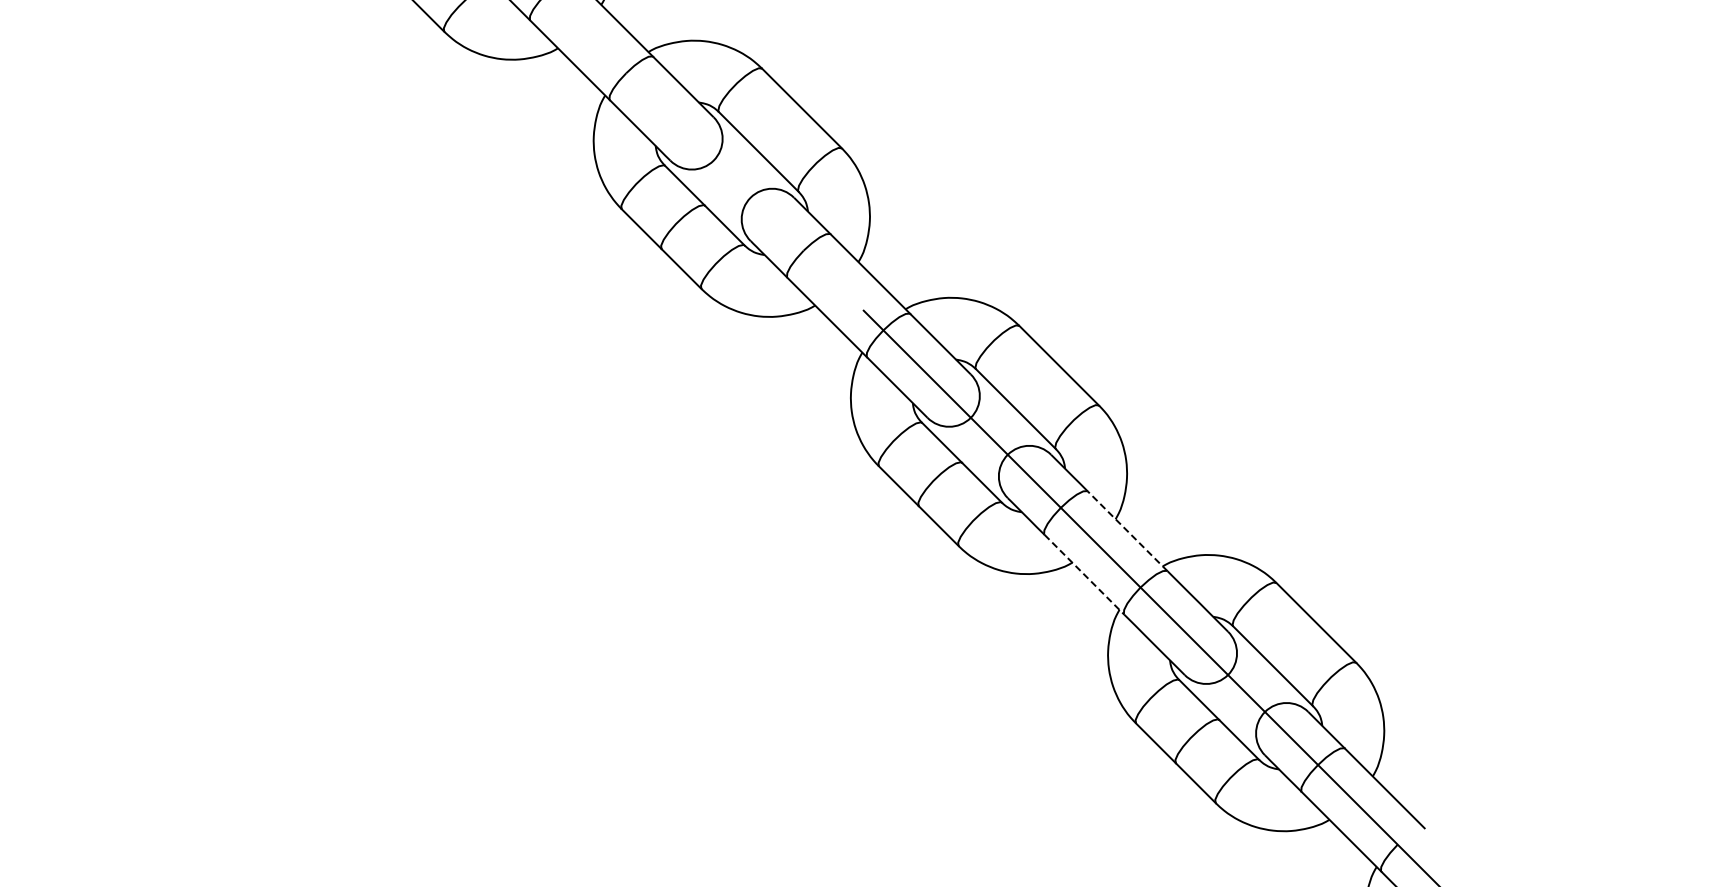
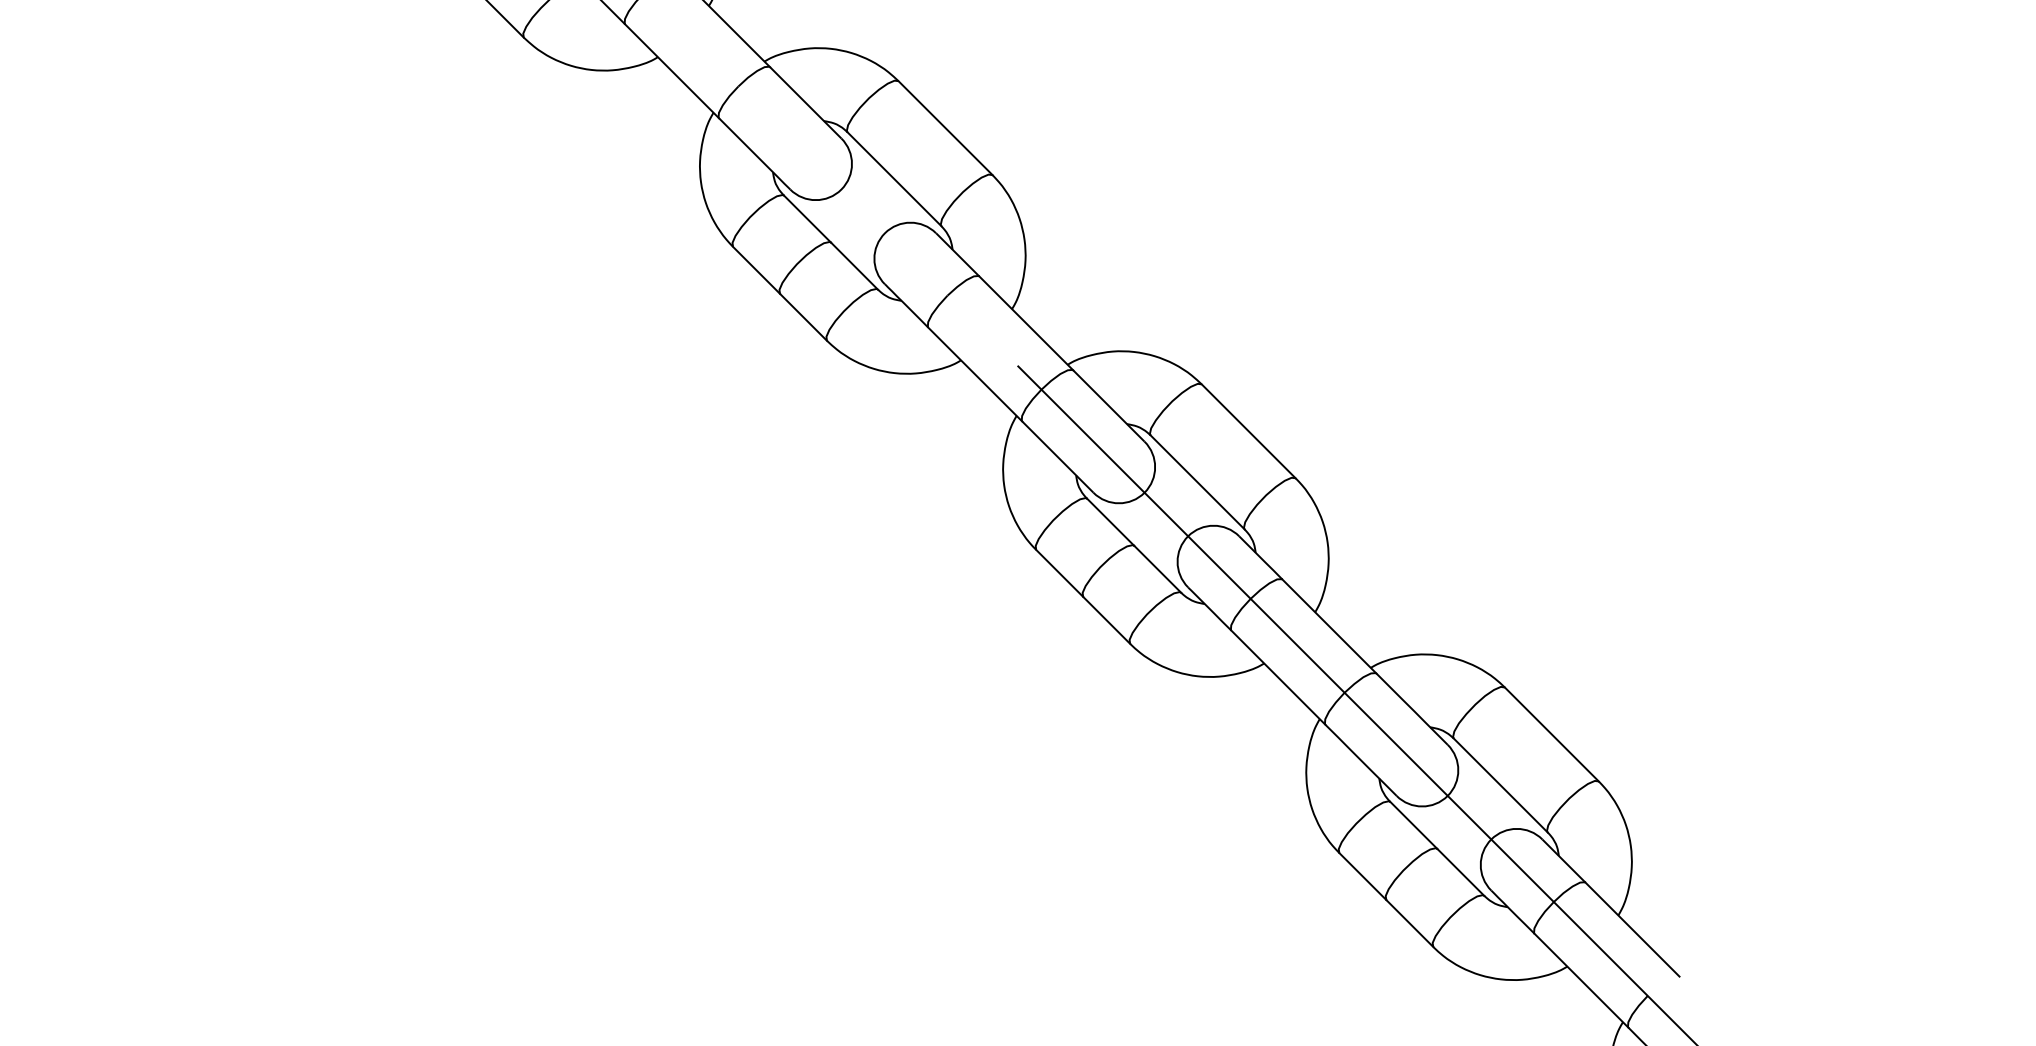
line: (1127, 530) -> (1329, 625), dashed -> solid
line: (1084, 575) -> (1278, 678), dashed -> solid

